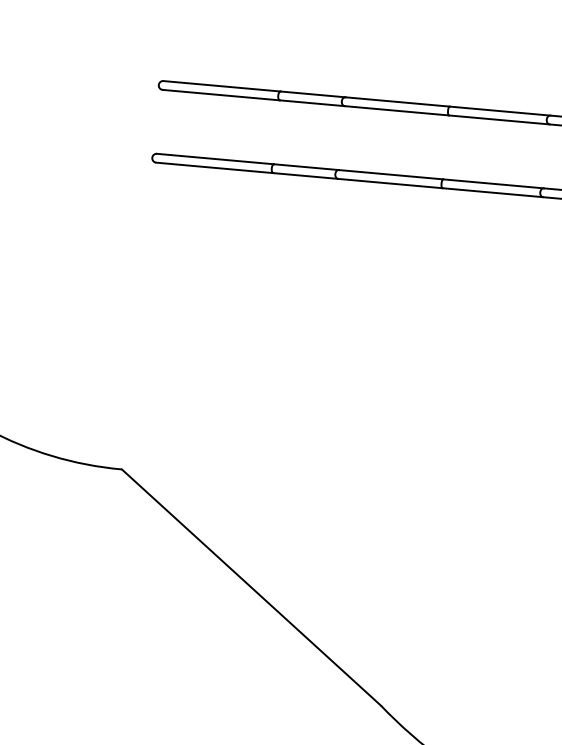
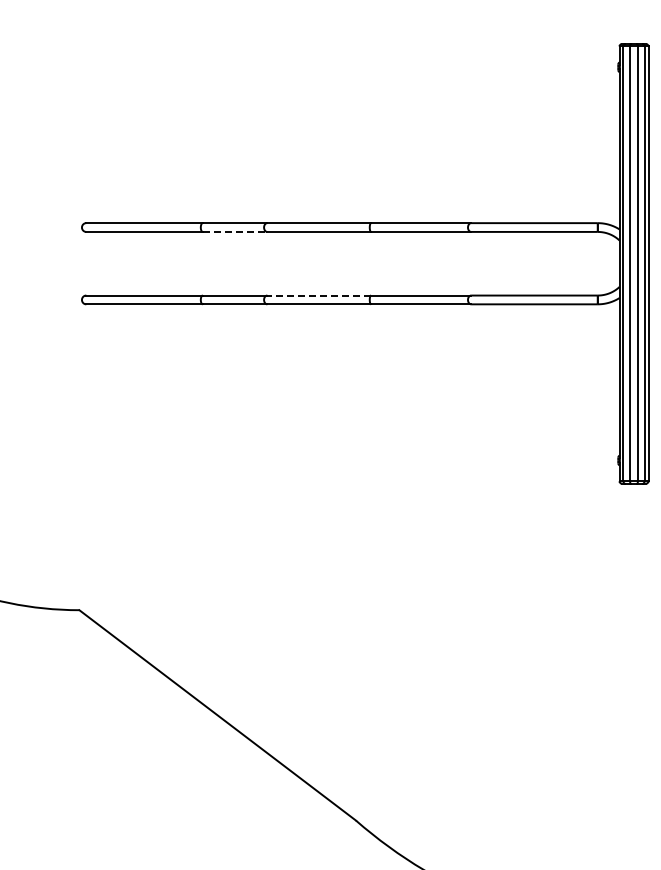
line: (312, 102) -> (235, 231), solid -> dashed
line: (391, 174) -> (319, 295), solid -> dashed

